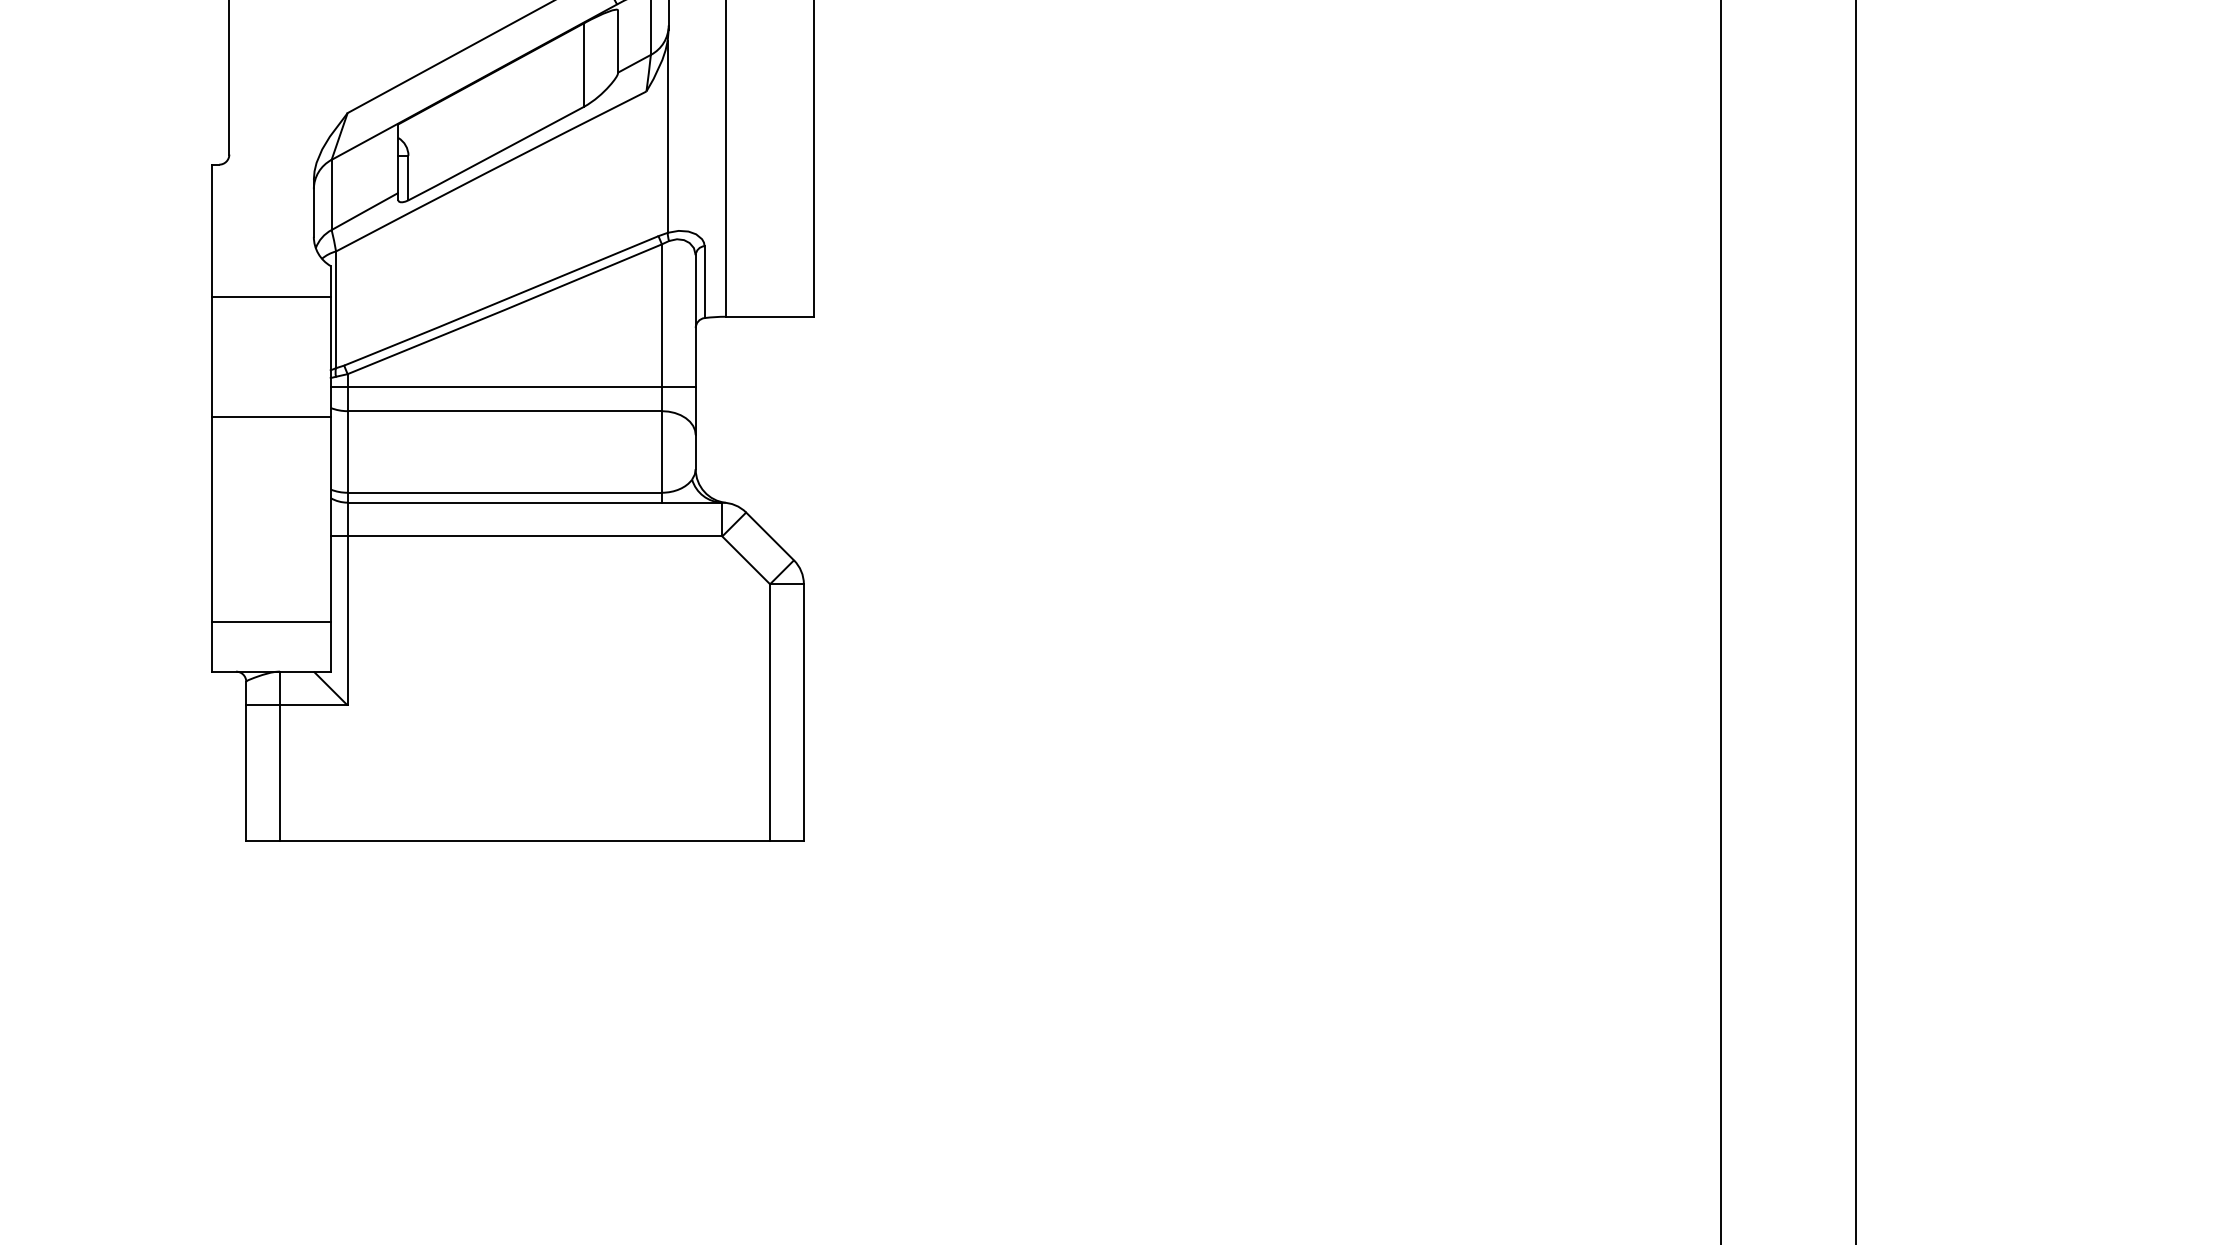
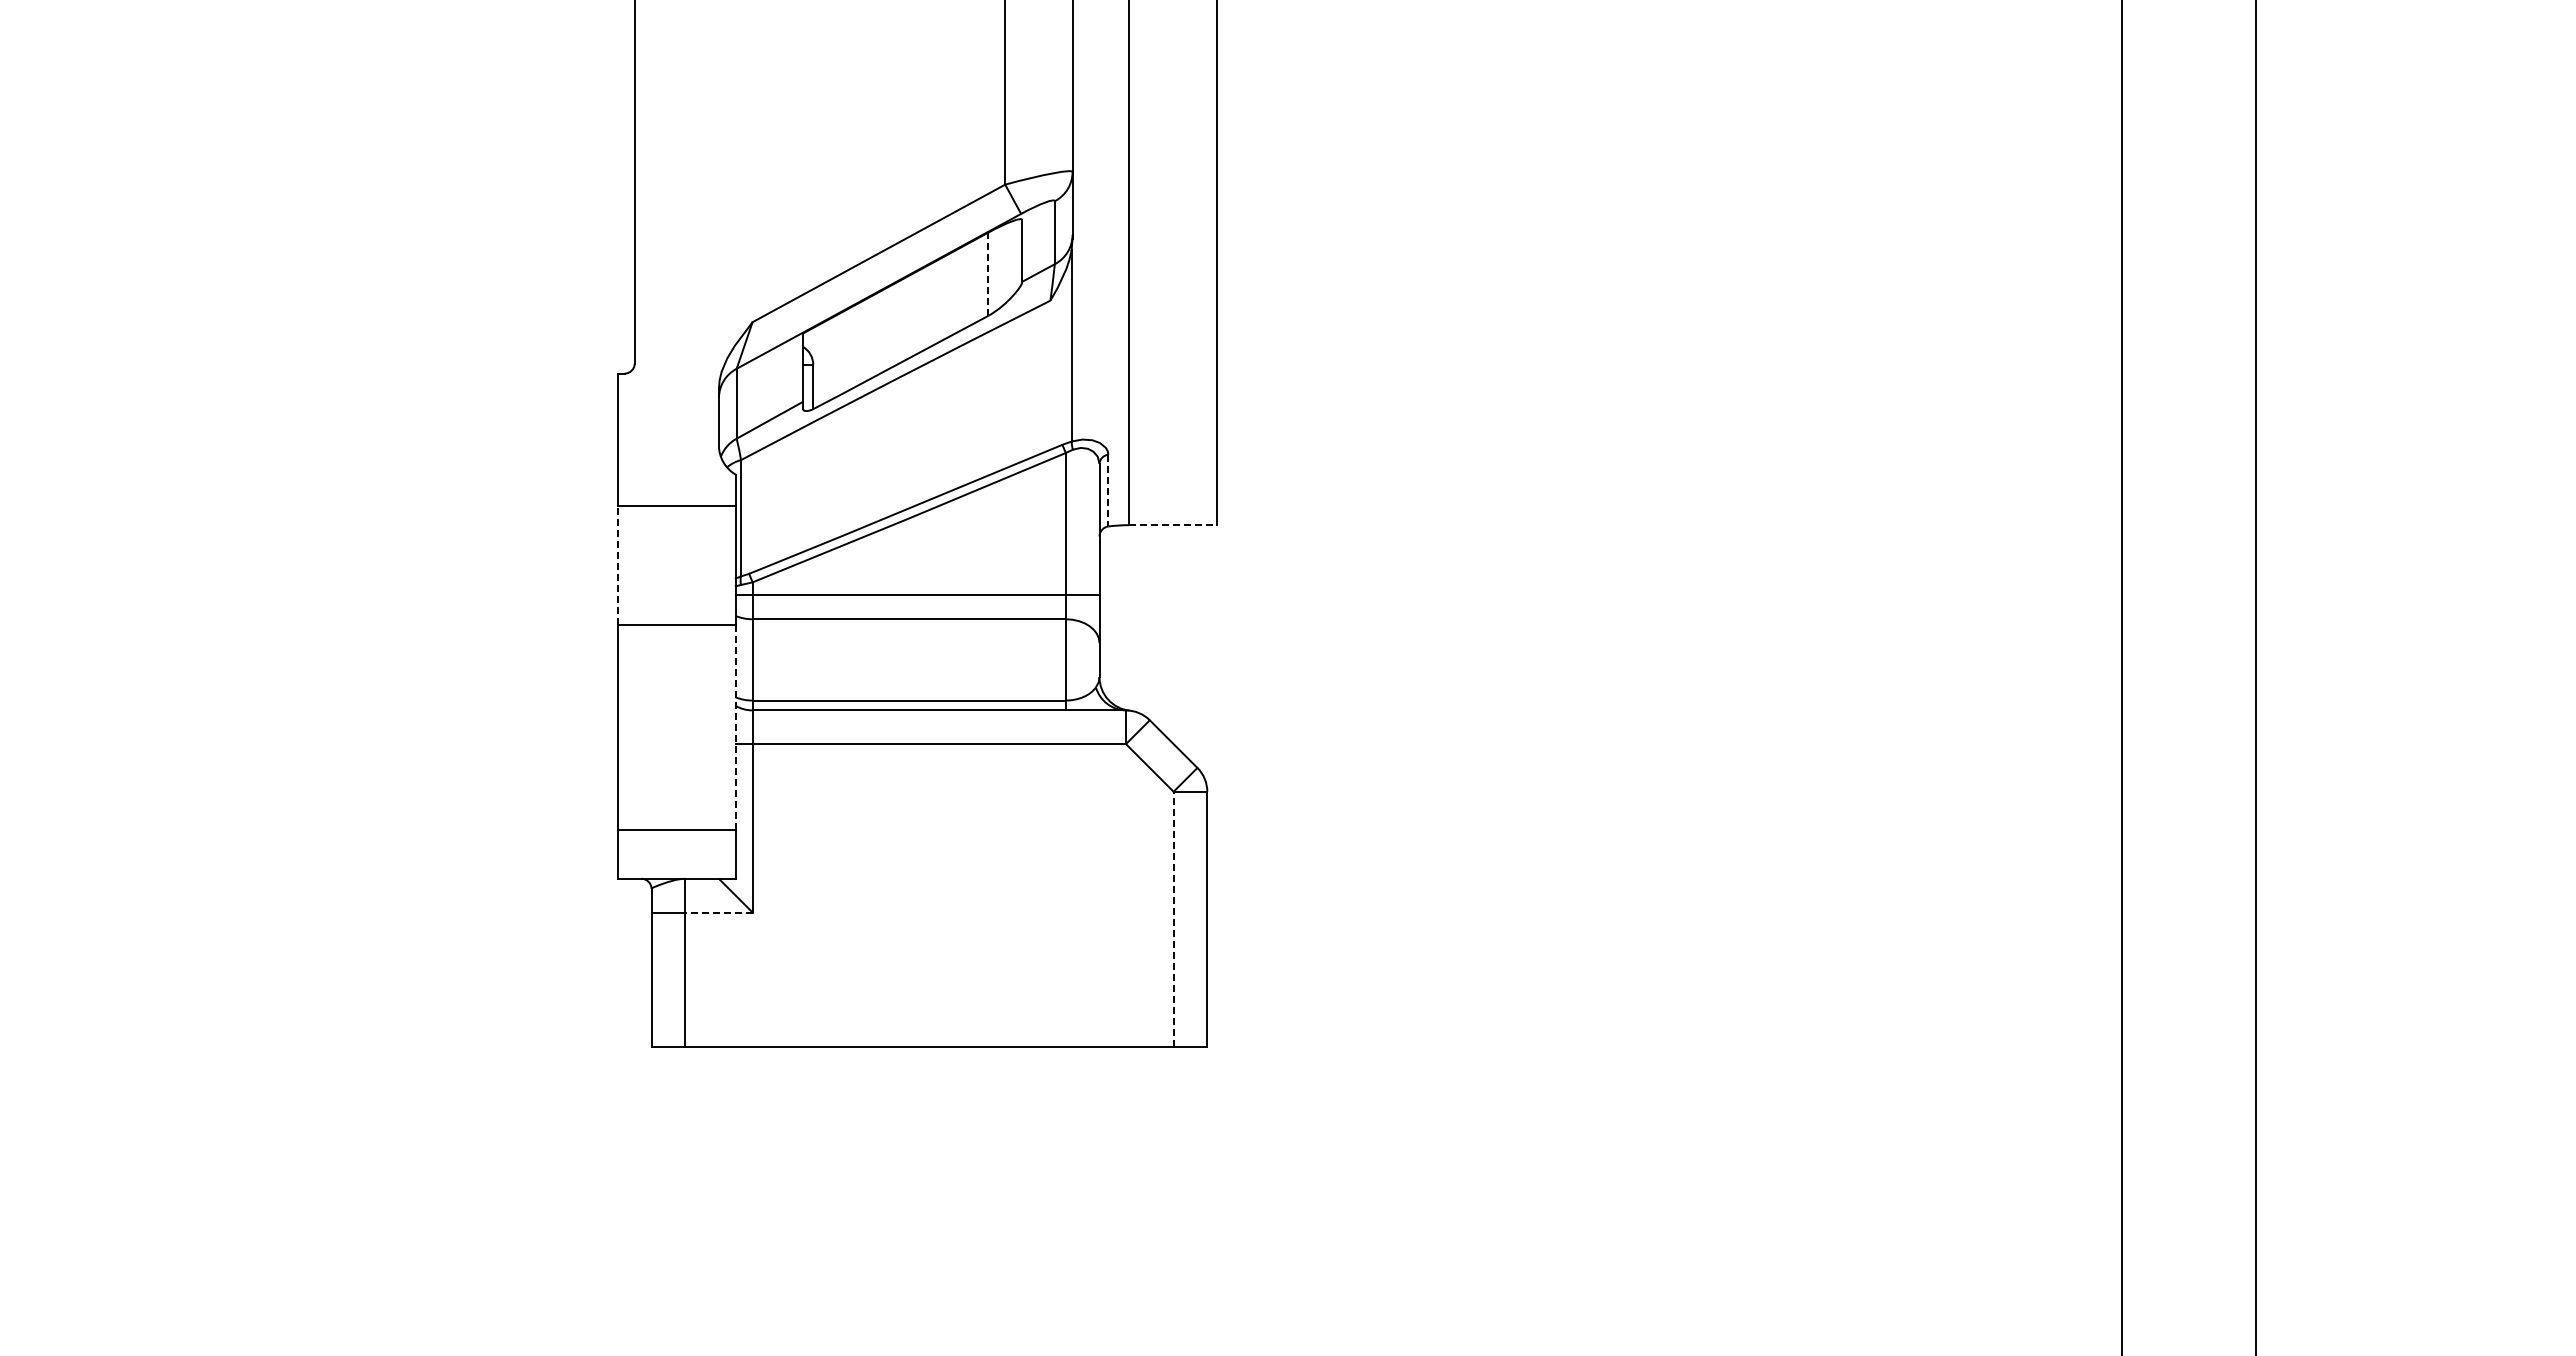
line: (584, 65) -> (988, 274), solid -> dashed
line: (704, 281) -> (1108, 490), solid -> dashed
line: (769, 317) -> (1173, 525), solid -> dashed
line: (212, 357) -> (617, 565), solid -> dashed
line: (330, 519) -> (735, 727), solid -> dashed
line: (313, 705) -> (718, 912), solid -> dashed
line: (769, 712) -> (1173, 919), solid -> dashed

